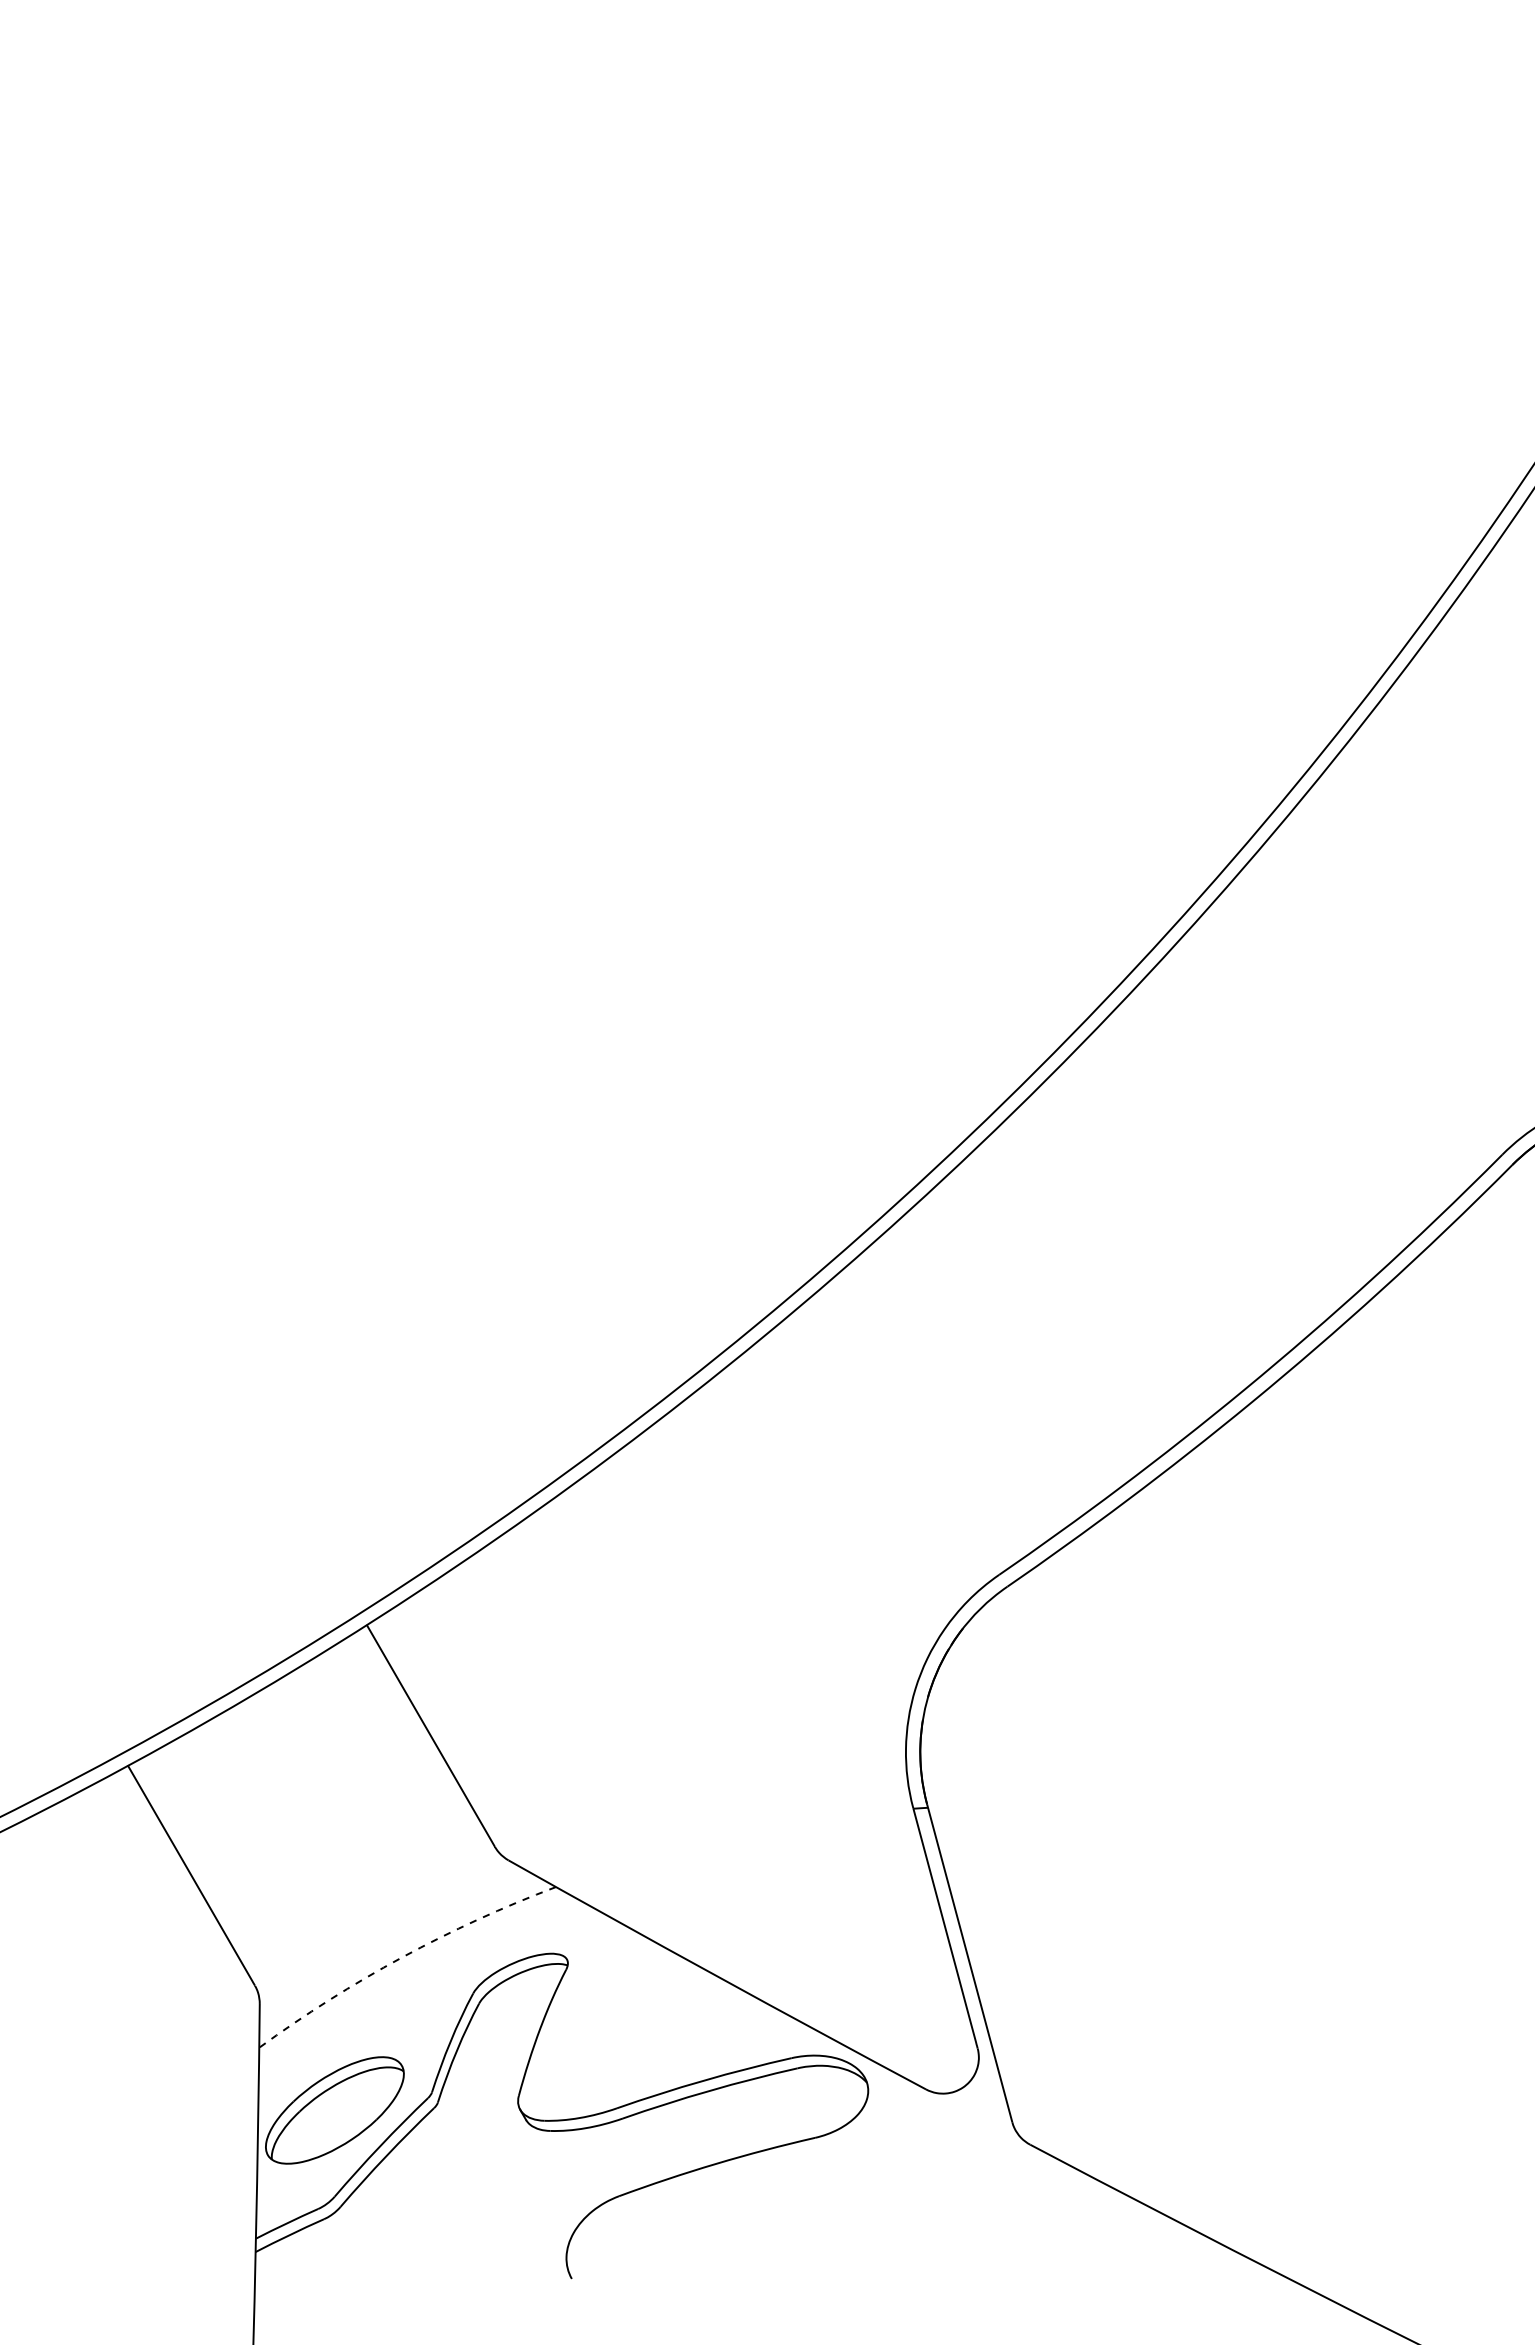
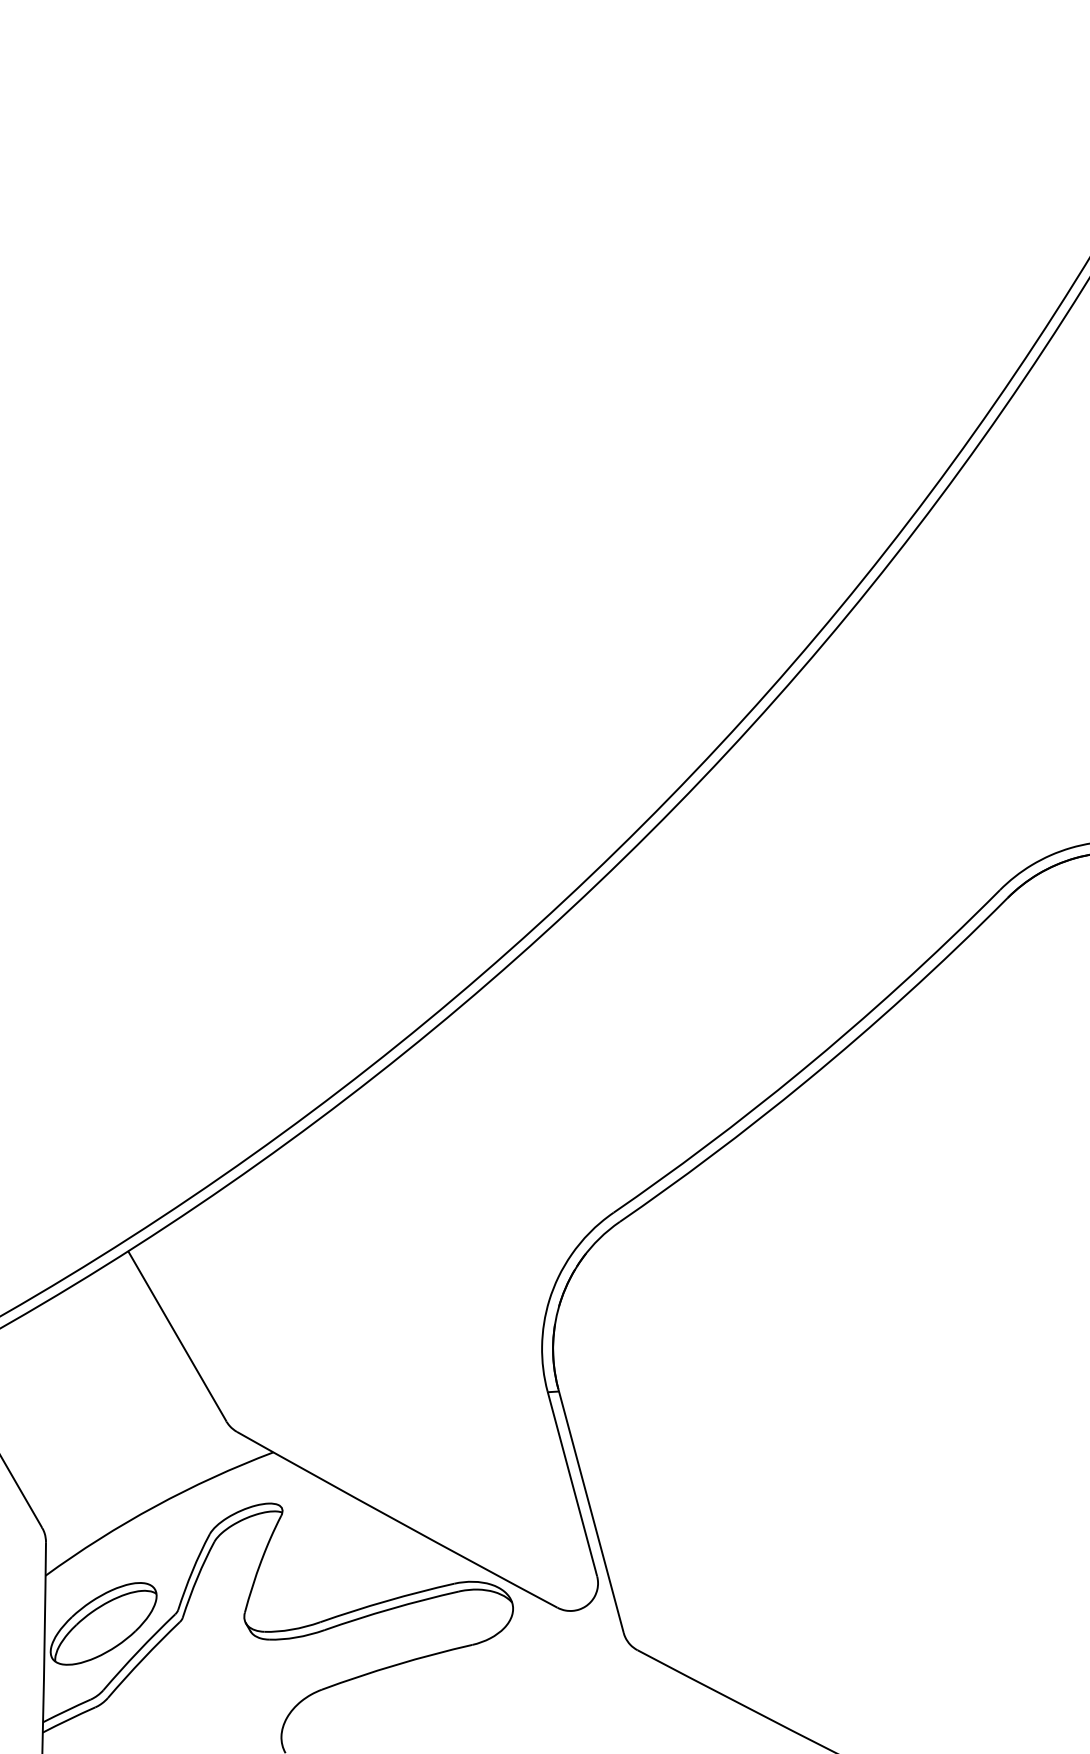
arc: (402, 1957) -> (155, 1506), dashed -> solid

